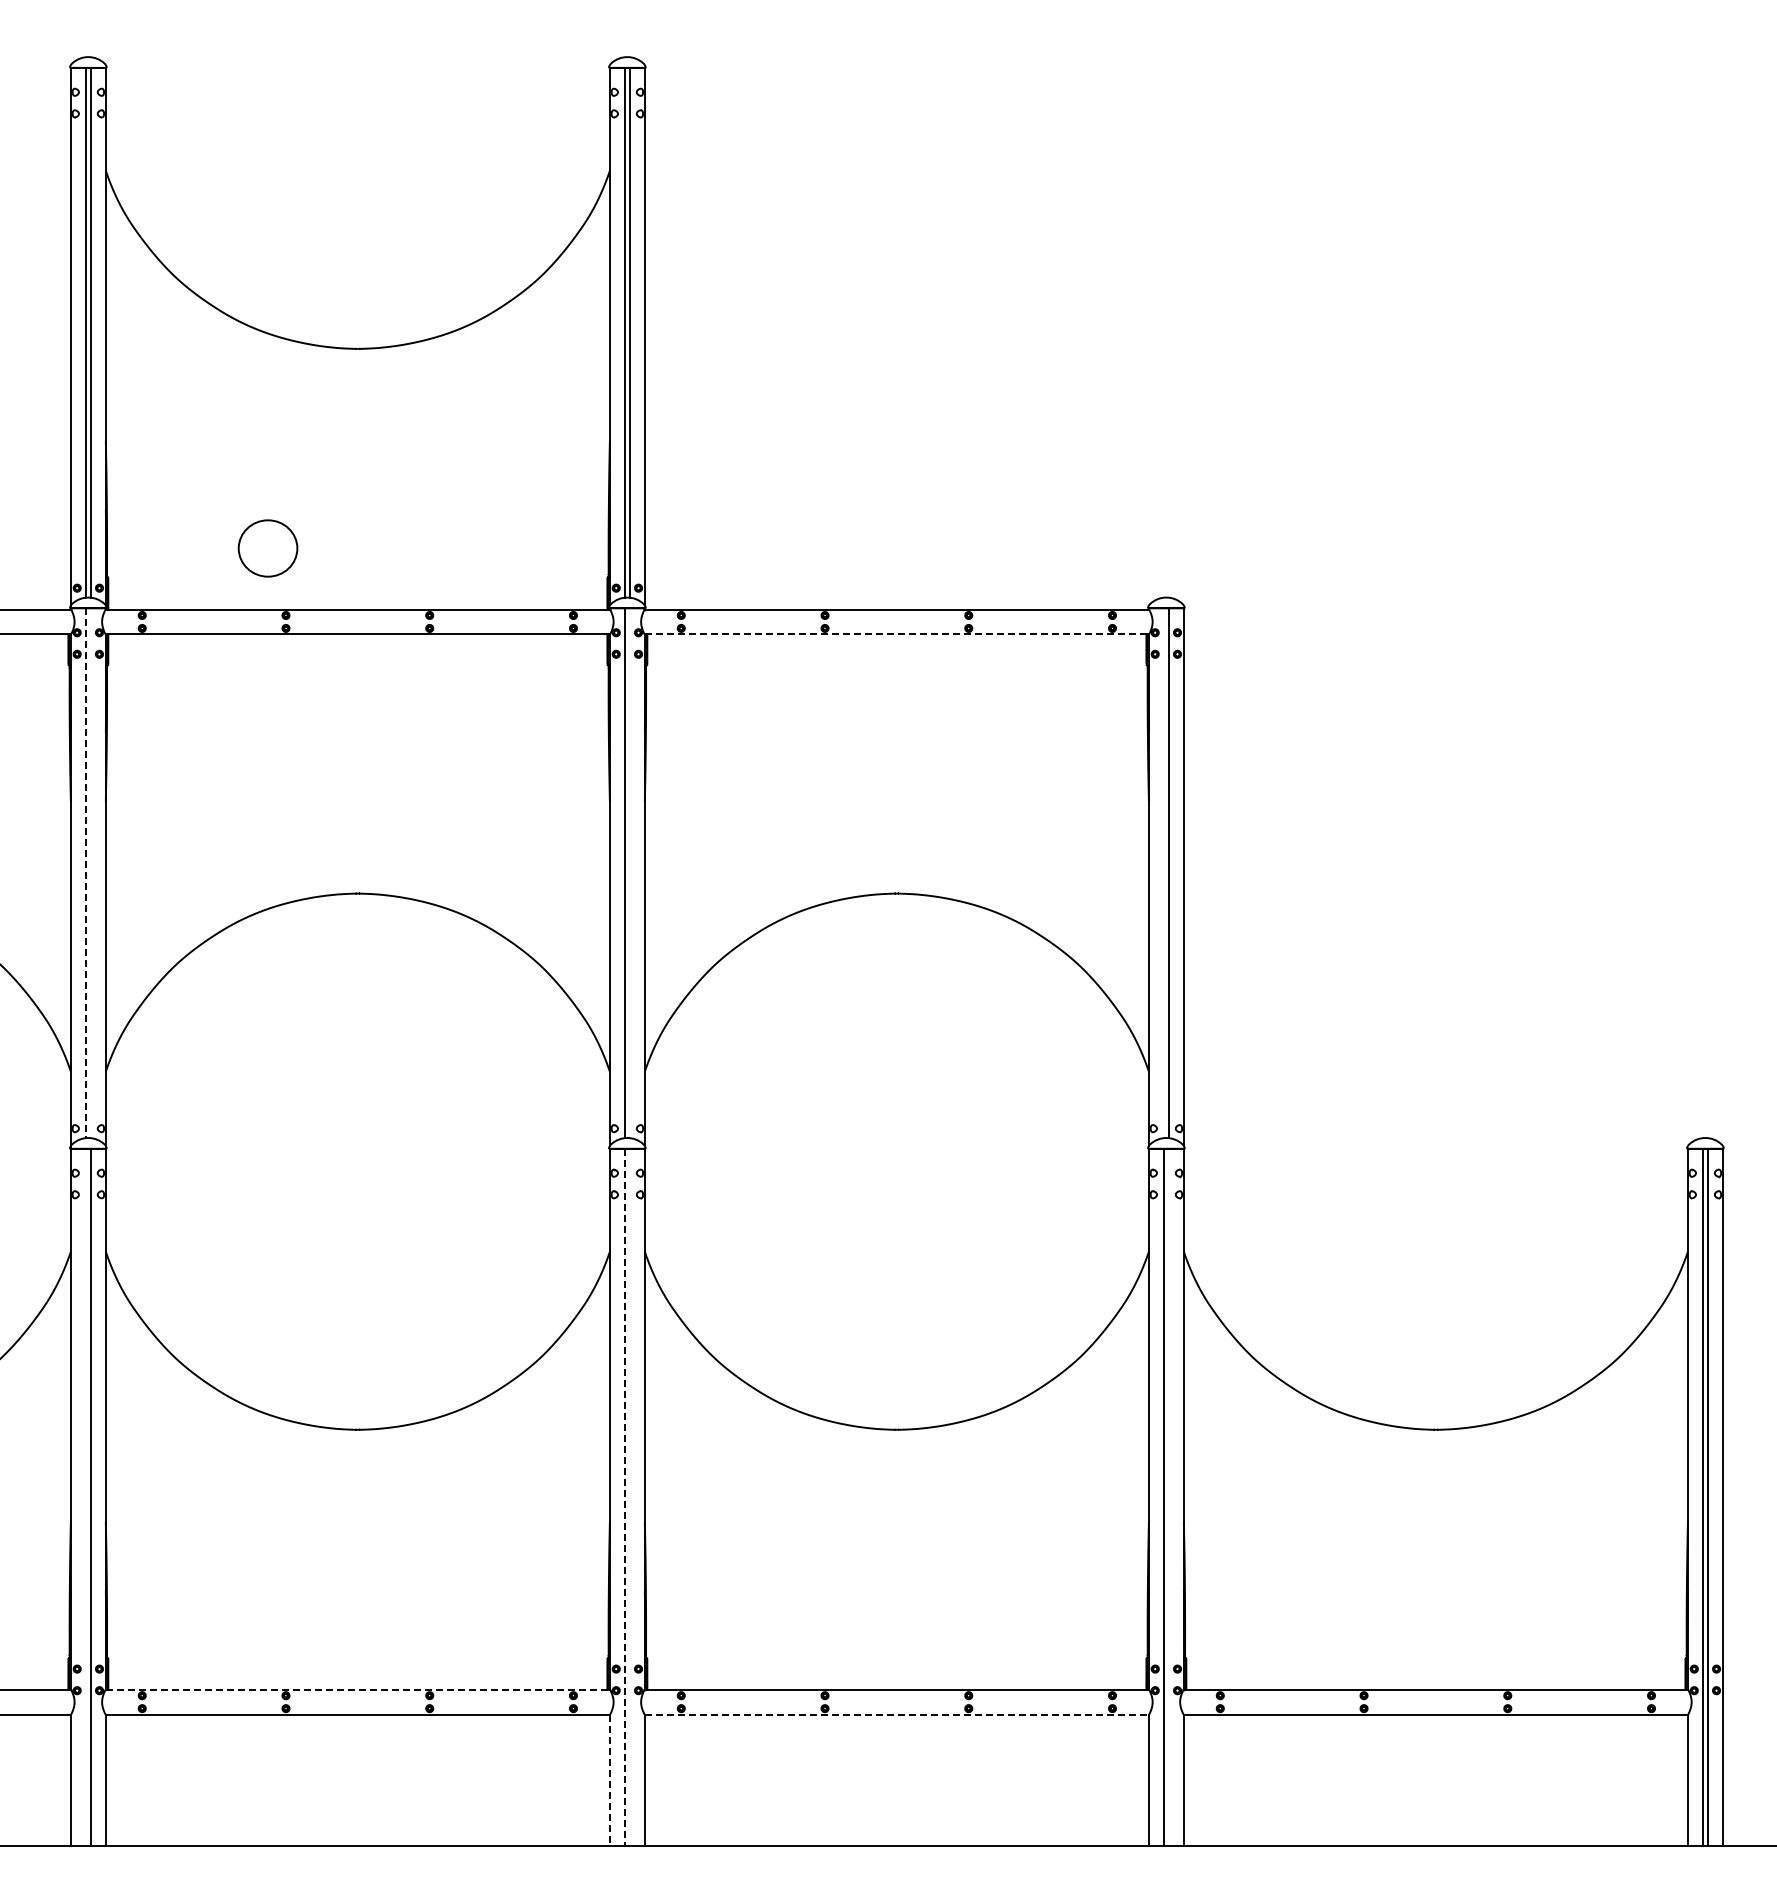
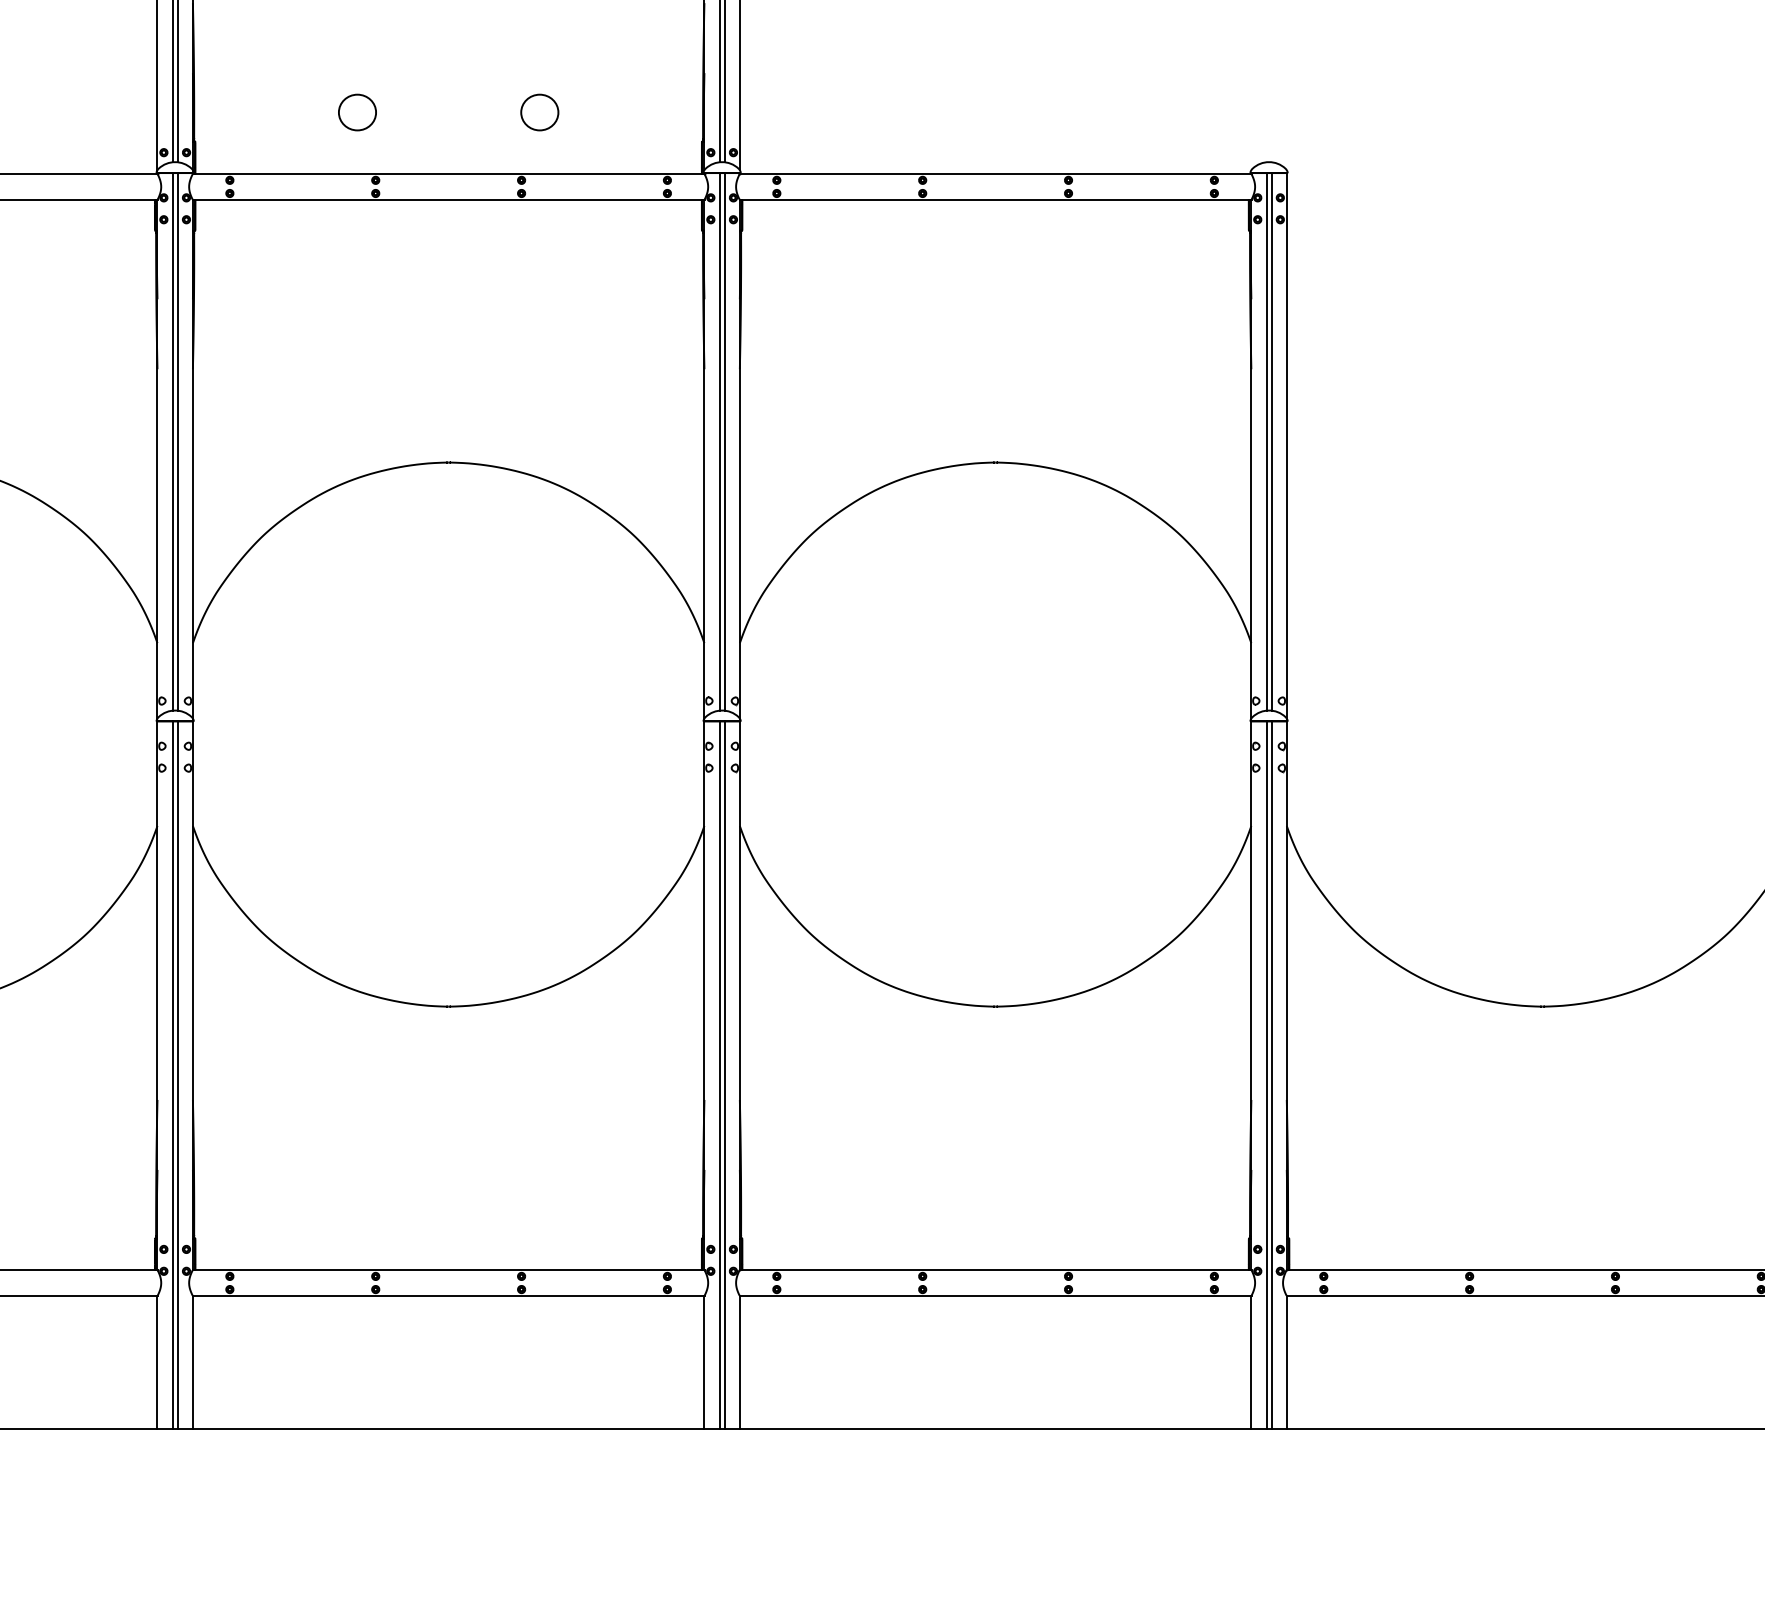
part: (267, 548) -> (356, 112), size x0.62
part: (447, 548) -> (539, 112), added
line: (897, 634) -> (996, 199), dashed -> solid
line: (85, 873) -> (172, 442), dashed -> solid
line: (90, 873) -> (177, 442), added
line: (629, 873) -> (724, 442), added
line: (1163, 873) -> (1266, 442), added
line: (85, 1496) -> (172, 1074), added
line: (629, 1496) -> (724, 1074), added
line: (1168, 1496) -> (1271, 1074), added
line: (624, 1497) -> (719, 1075), dashed -> solid
line: (358, 1689) -> (449, 1270), dashed -> solid
line: (897, 1714) -> (996, 1295), dashed -> solid
line: (609, 1780) -> (703, 1362), dashed -> solid

